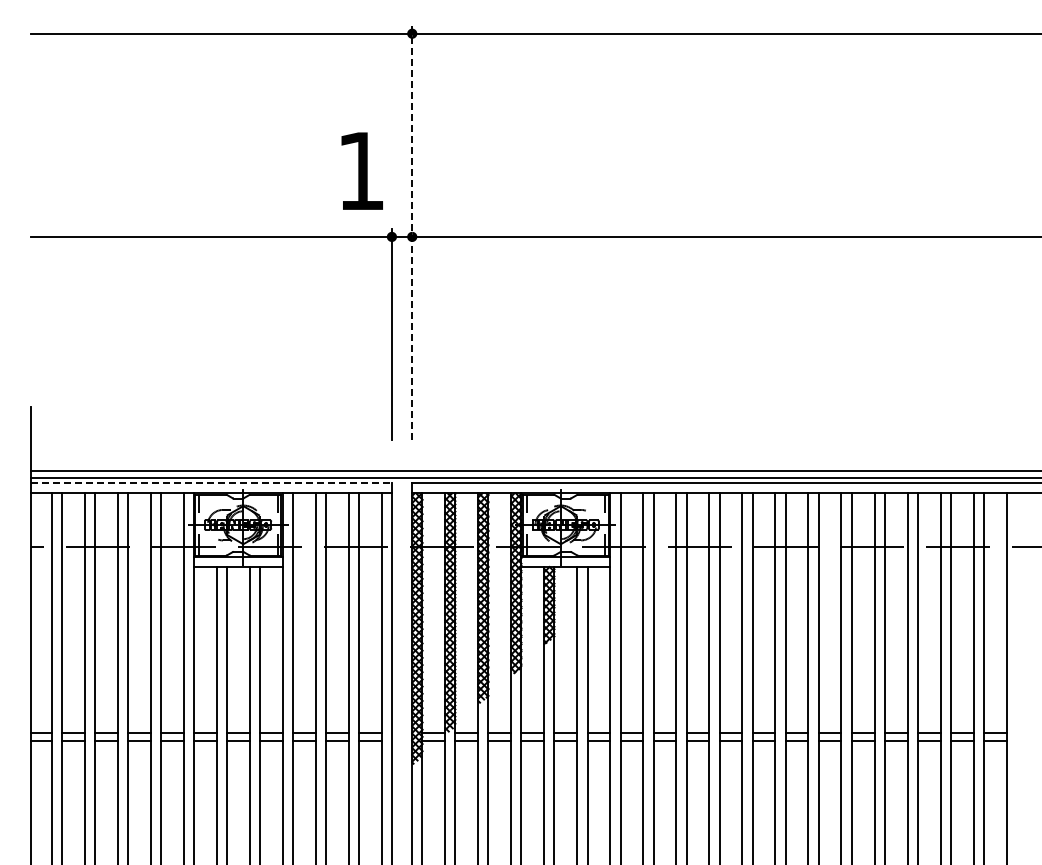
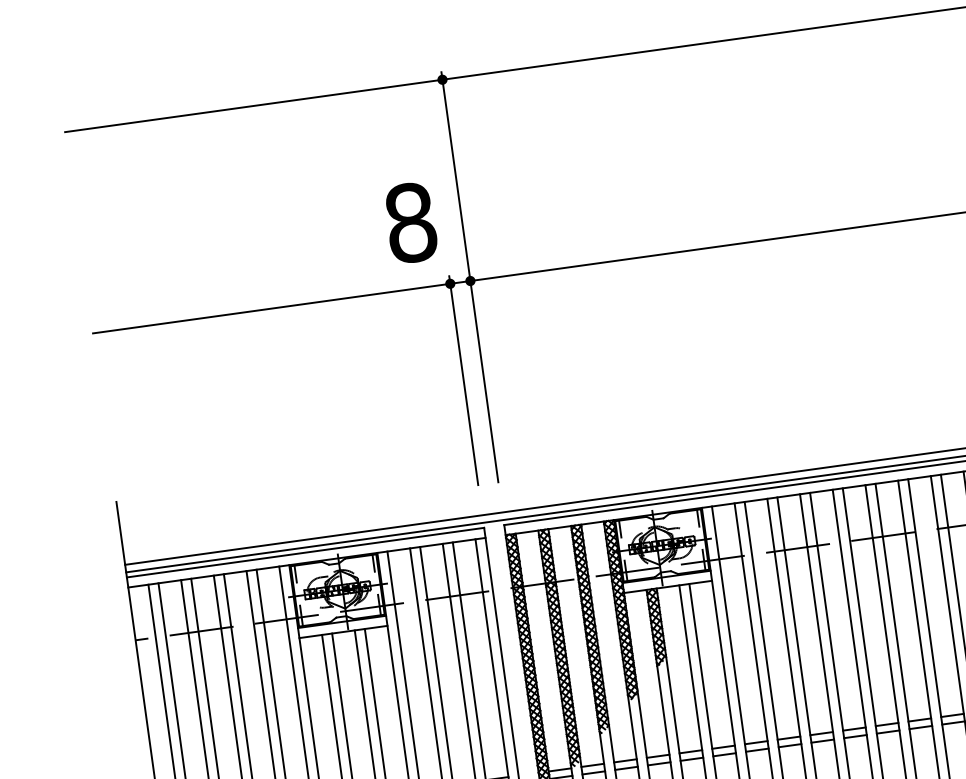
text: (361, 171) -> (411, 223), 1 -> 8
line: (412, 233) -> (470, 277), dashed -> solid
line: (212, 483) -> (306, 552), dashed -> solid

